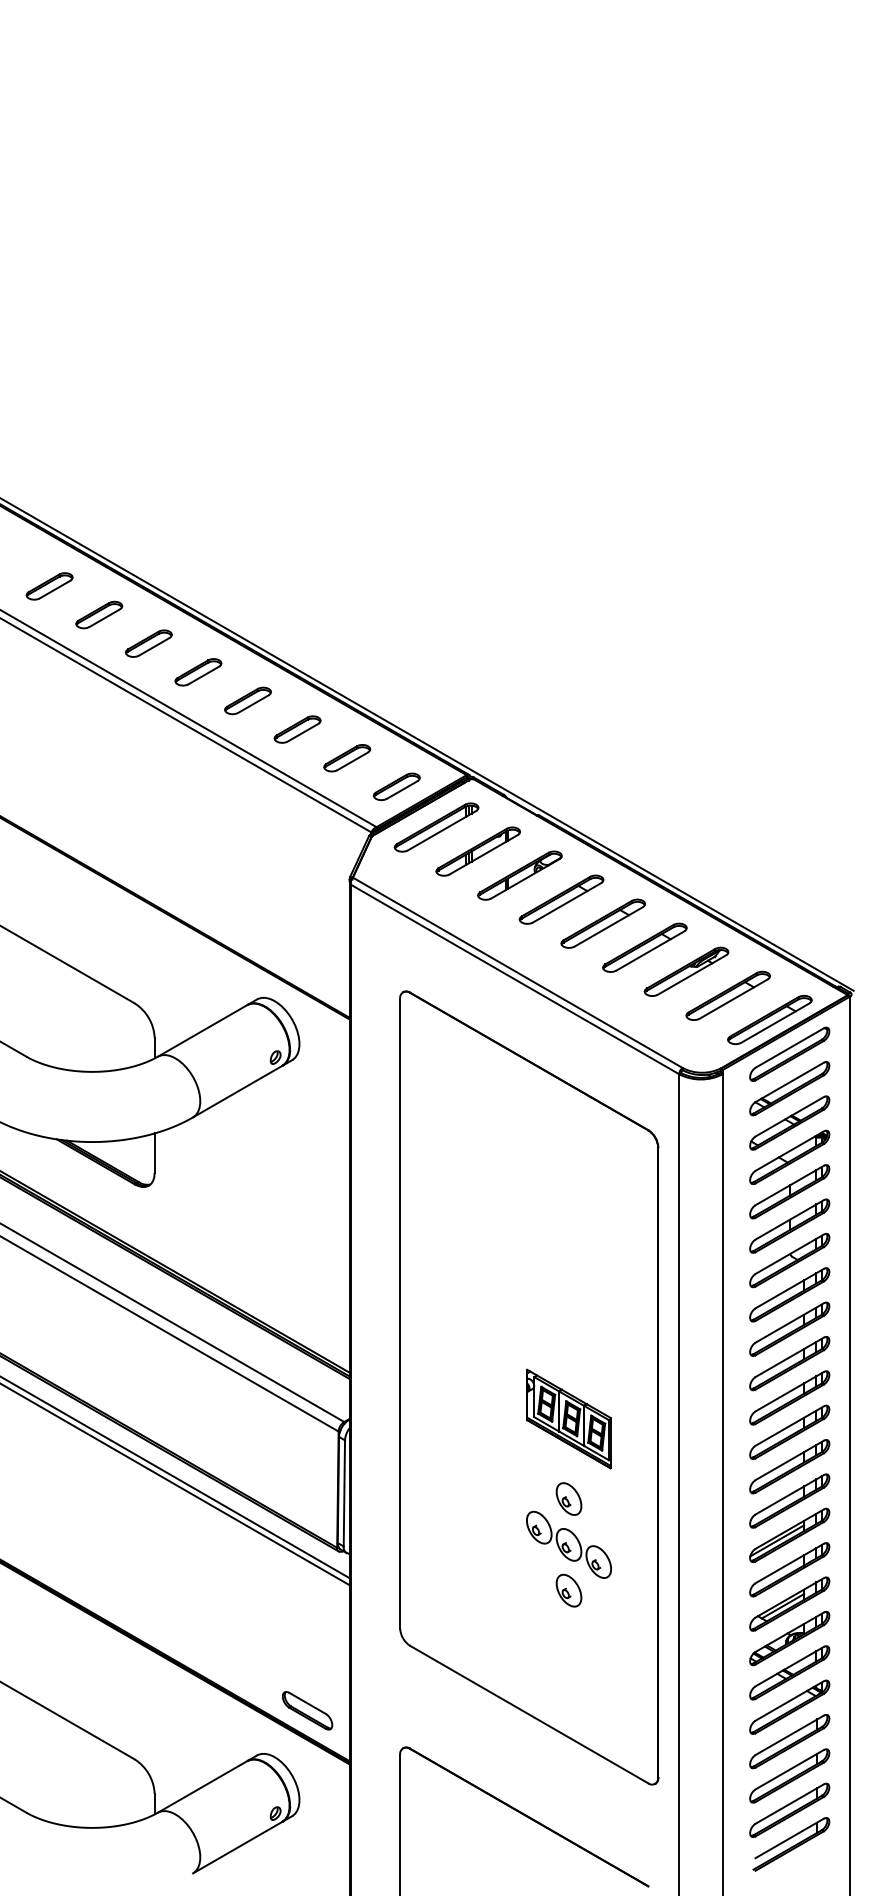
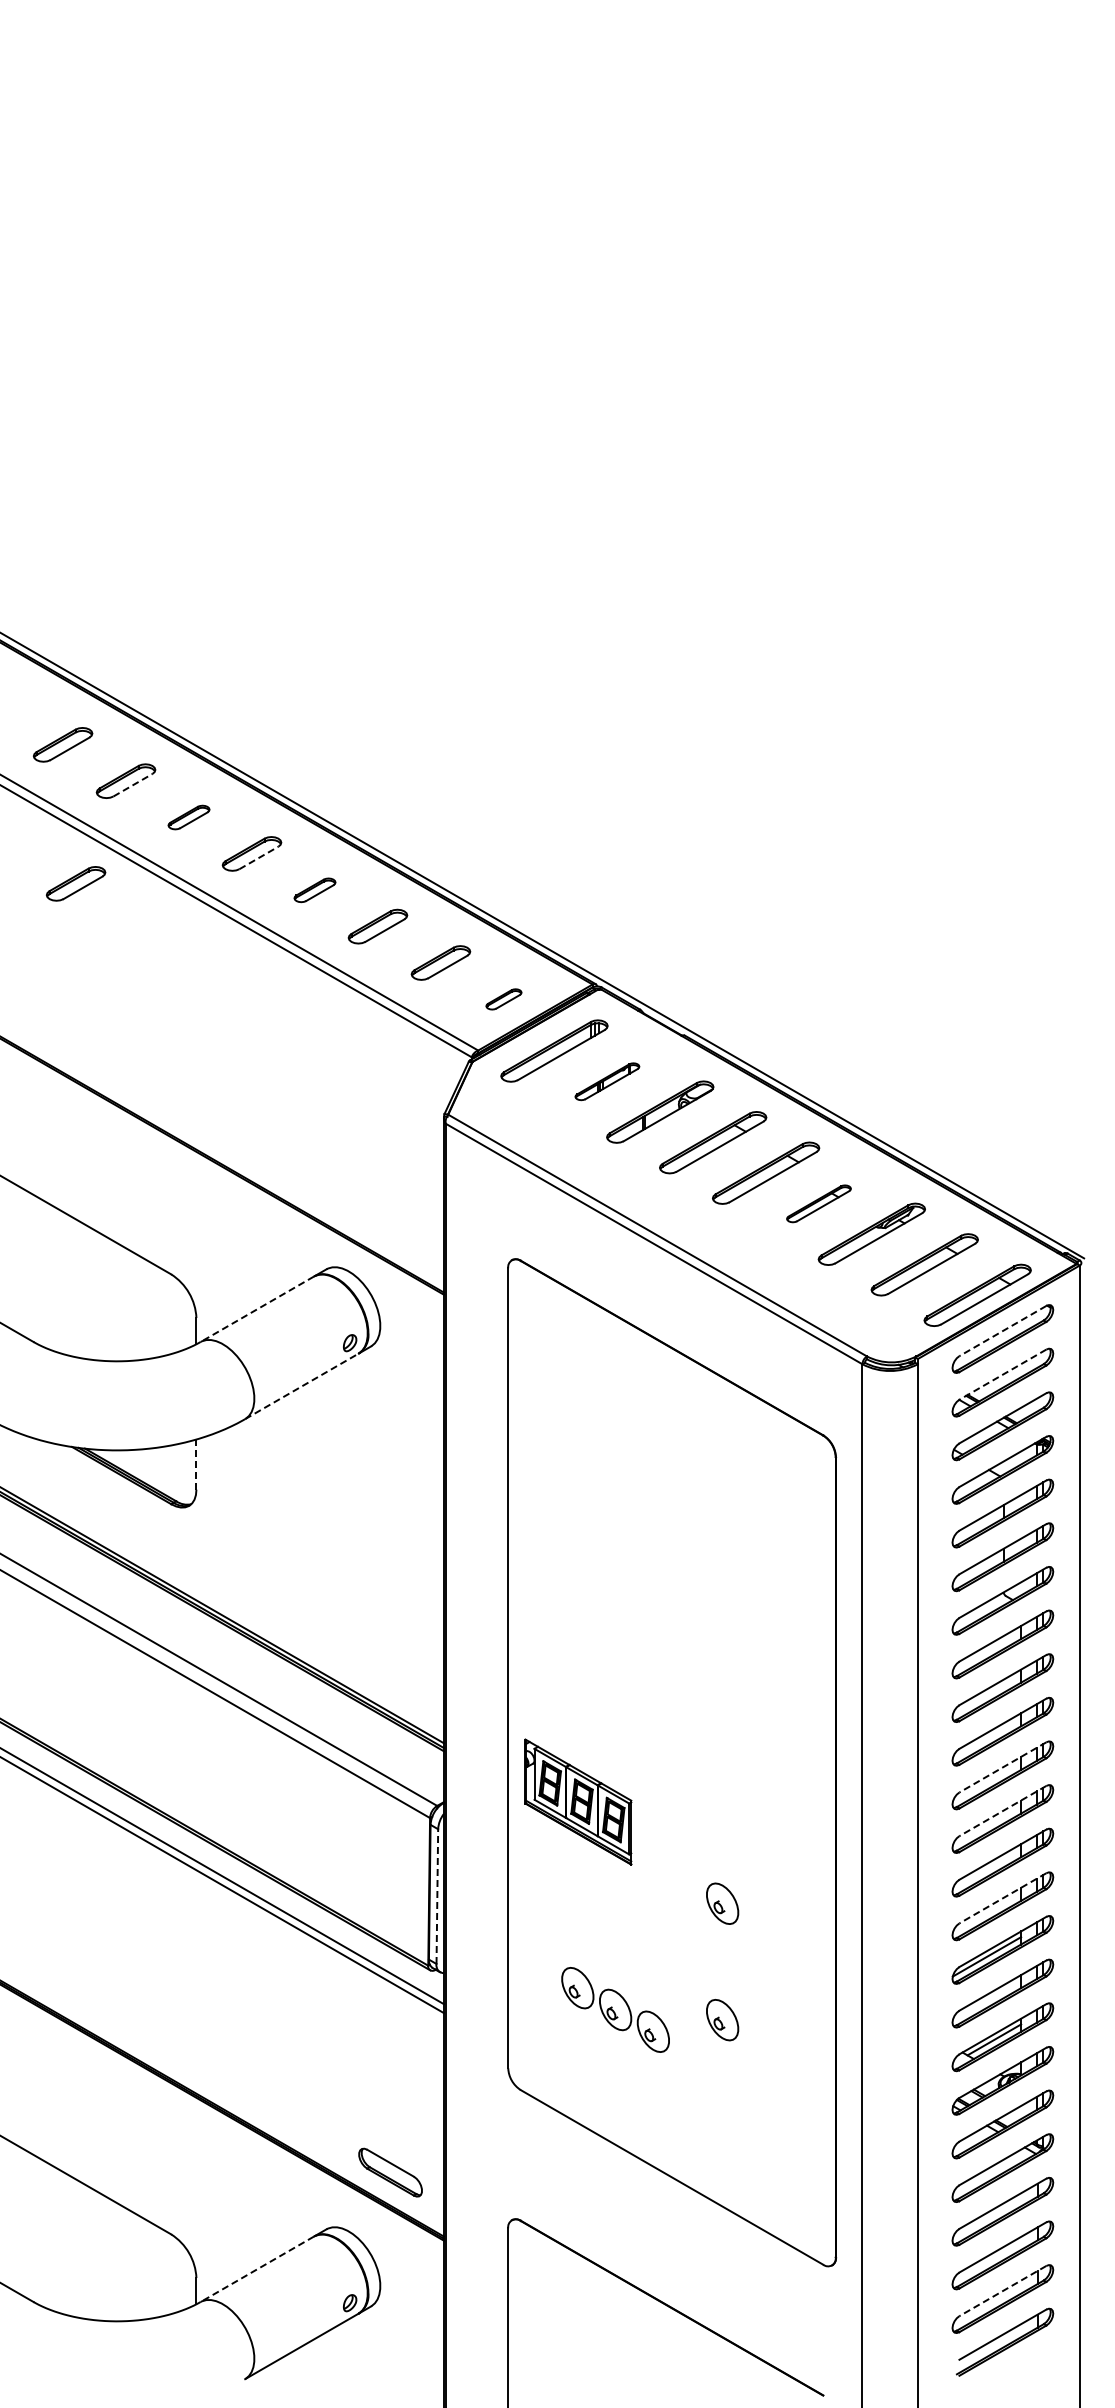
line: (104, 618) -> (132, 785), solid -> dashed
part: (148, 643) -> (188, 817), size x0.7
line: (203, 675) -> (258, 857), solid -> dashed
part: (59, 695) -> (75, 883), added
part: (247, 701) -> (314, 890), size x0.7
part: (396, 786) -> (503, 999), size x0.6
part: (478, 851) -> (607, 1081), size x0.6
part: (644, 947) -> (818, 1203), size x0.6
line: (201, 1031) -> (256, 1309), solid -> dashed
line: (789, 1048) -> (1002, 1331), solid -> dashed
line: (789, 1082) -> (1002, 1374), solid -> dashed
line: (238, 1091) -> (302, 1386), solid -> dashed
line: (154, 1153) -> (196, 1464), solid -> dashed
line: (789, 1391) -> (1002, 1767), solid -> dashed
part: (568, 1418) -> (578, 1801), moved
line: (789, 1426) -> (1002, 1811), solid -> dashed
line: (344, 1493) -> (437, 1896), solid -> dashed
line: (789, 1494) -> (1002, 1898), solid -> dashed
part: (568, 1544) -> (615, 2009), moved
line: (201, 1787) -> (256, 2269), solid -> dashed
line: (789, 1804) -> (1002, 2291), solid -> dashed

